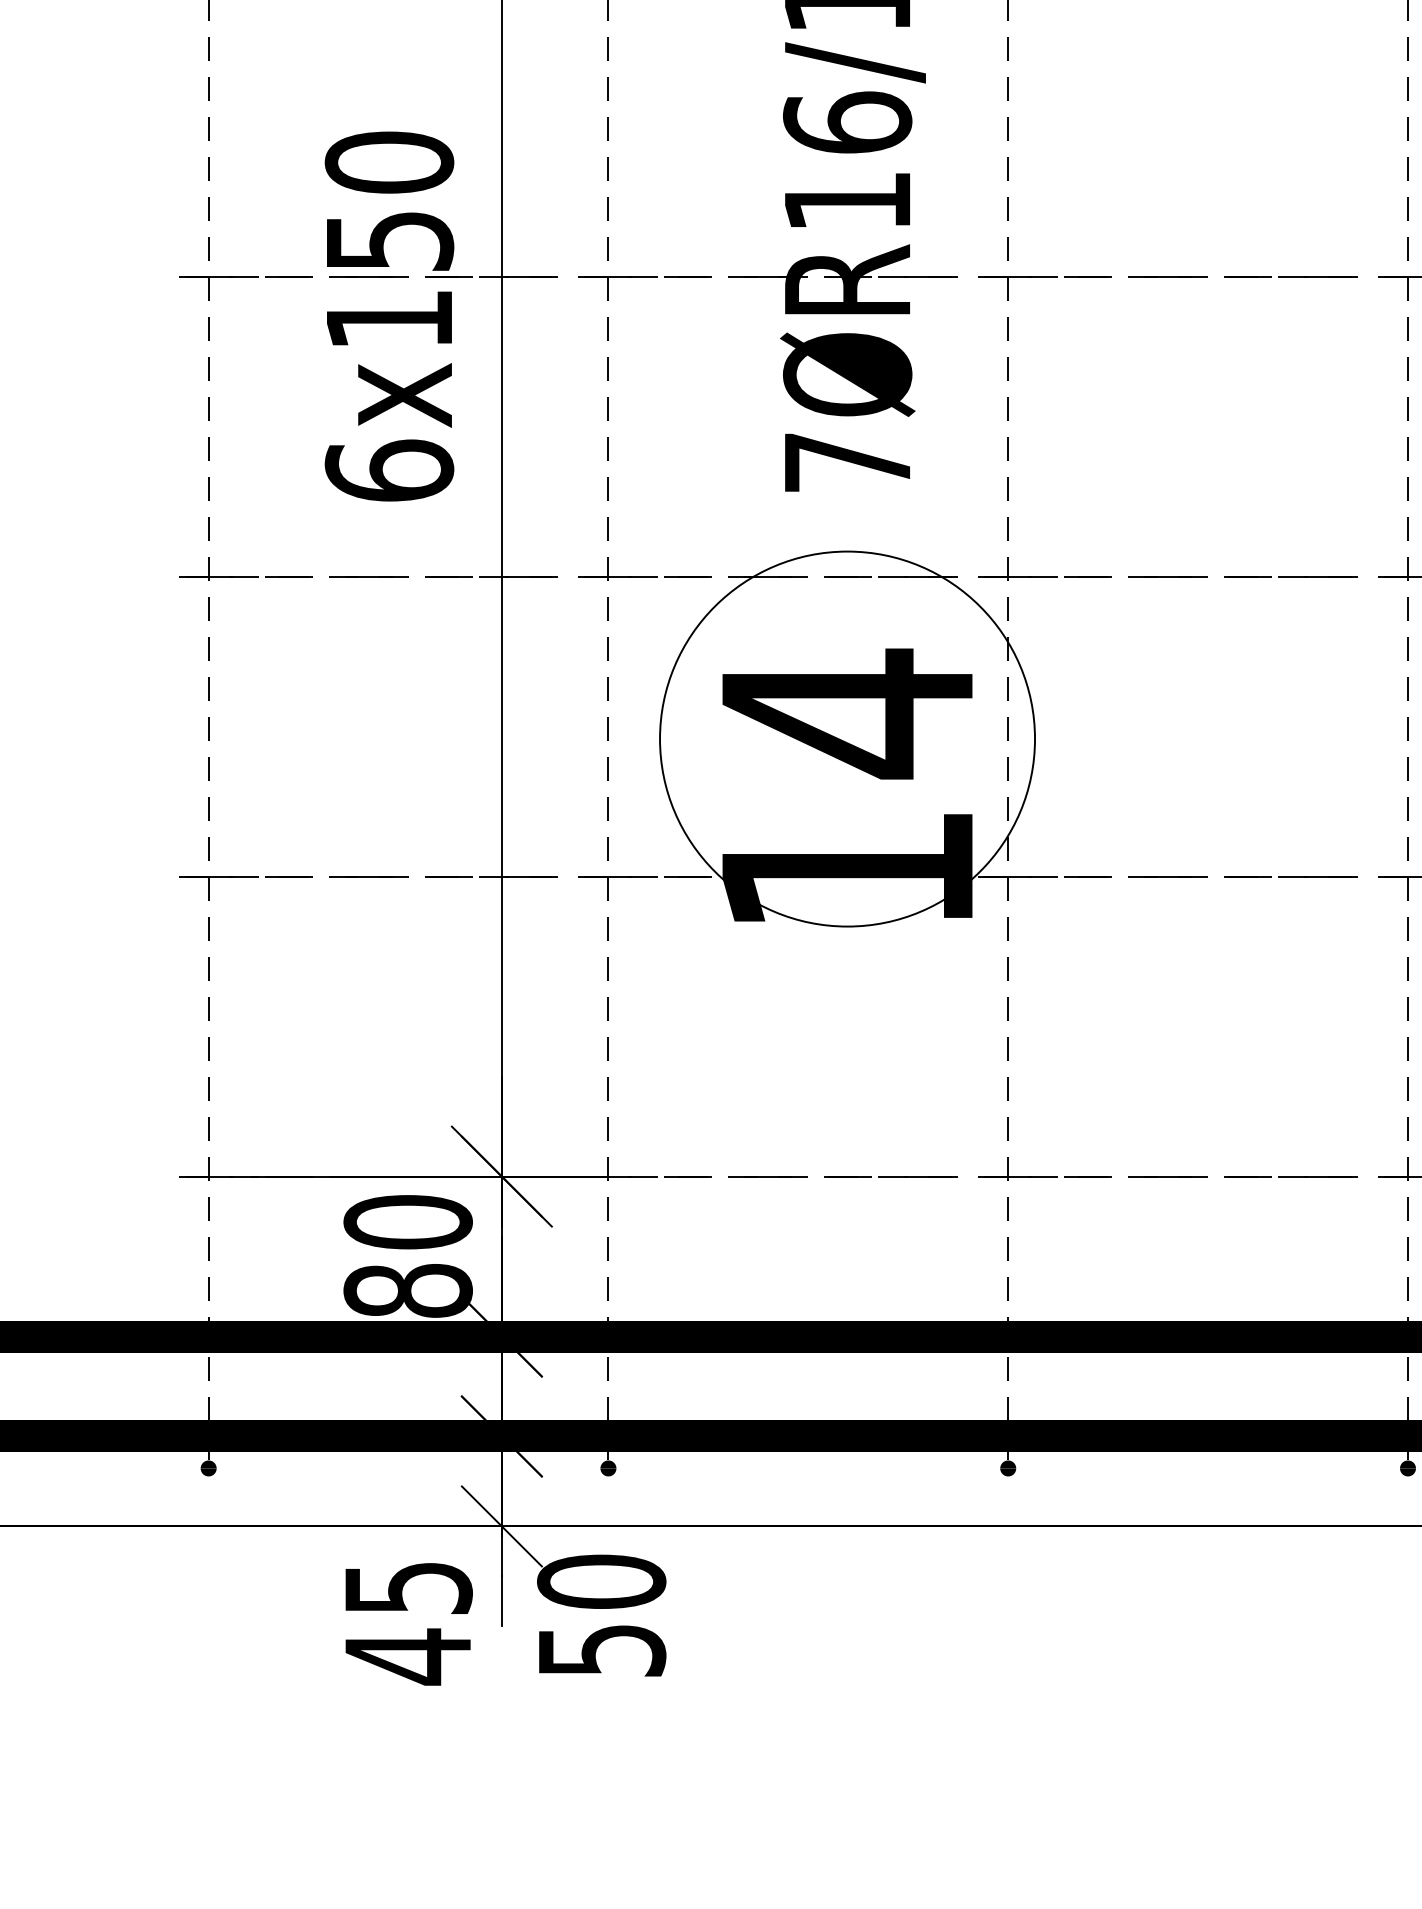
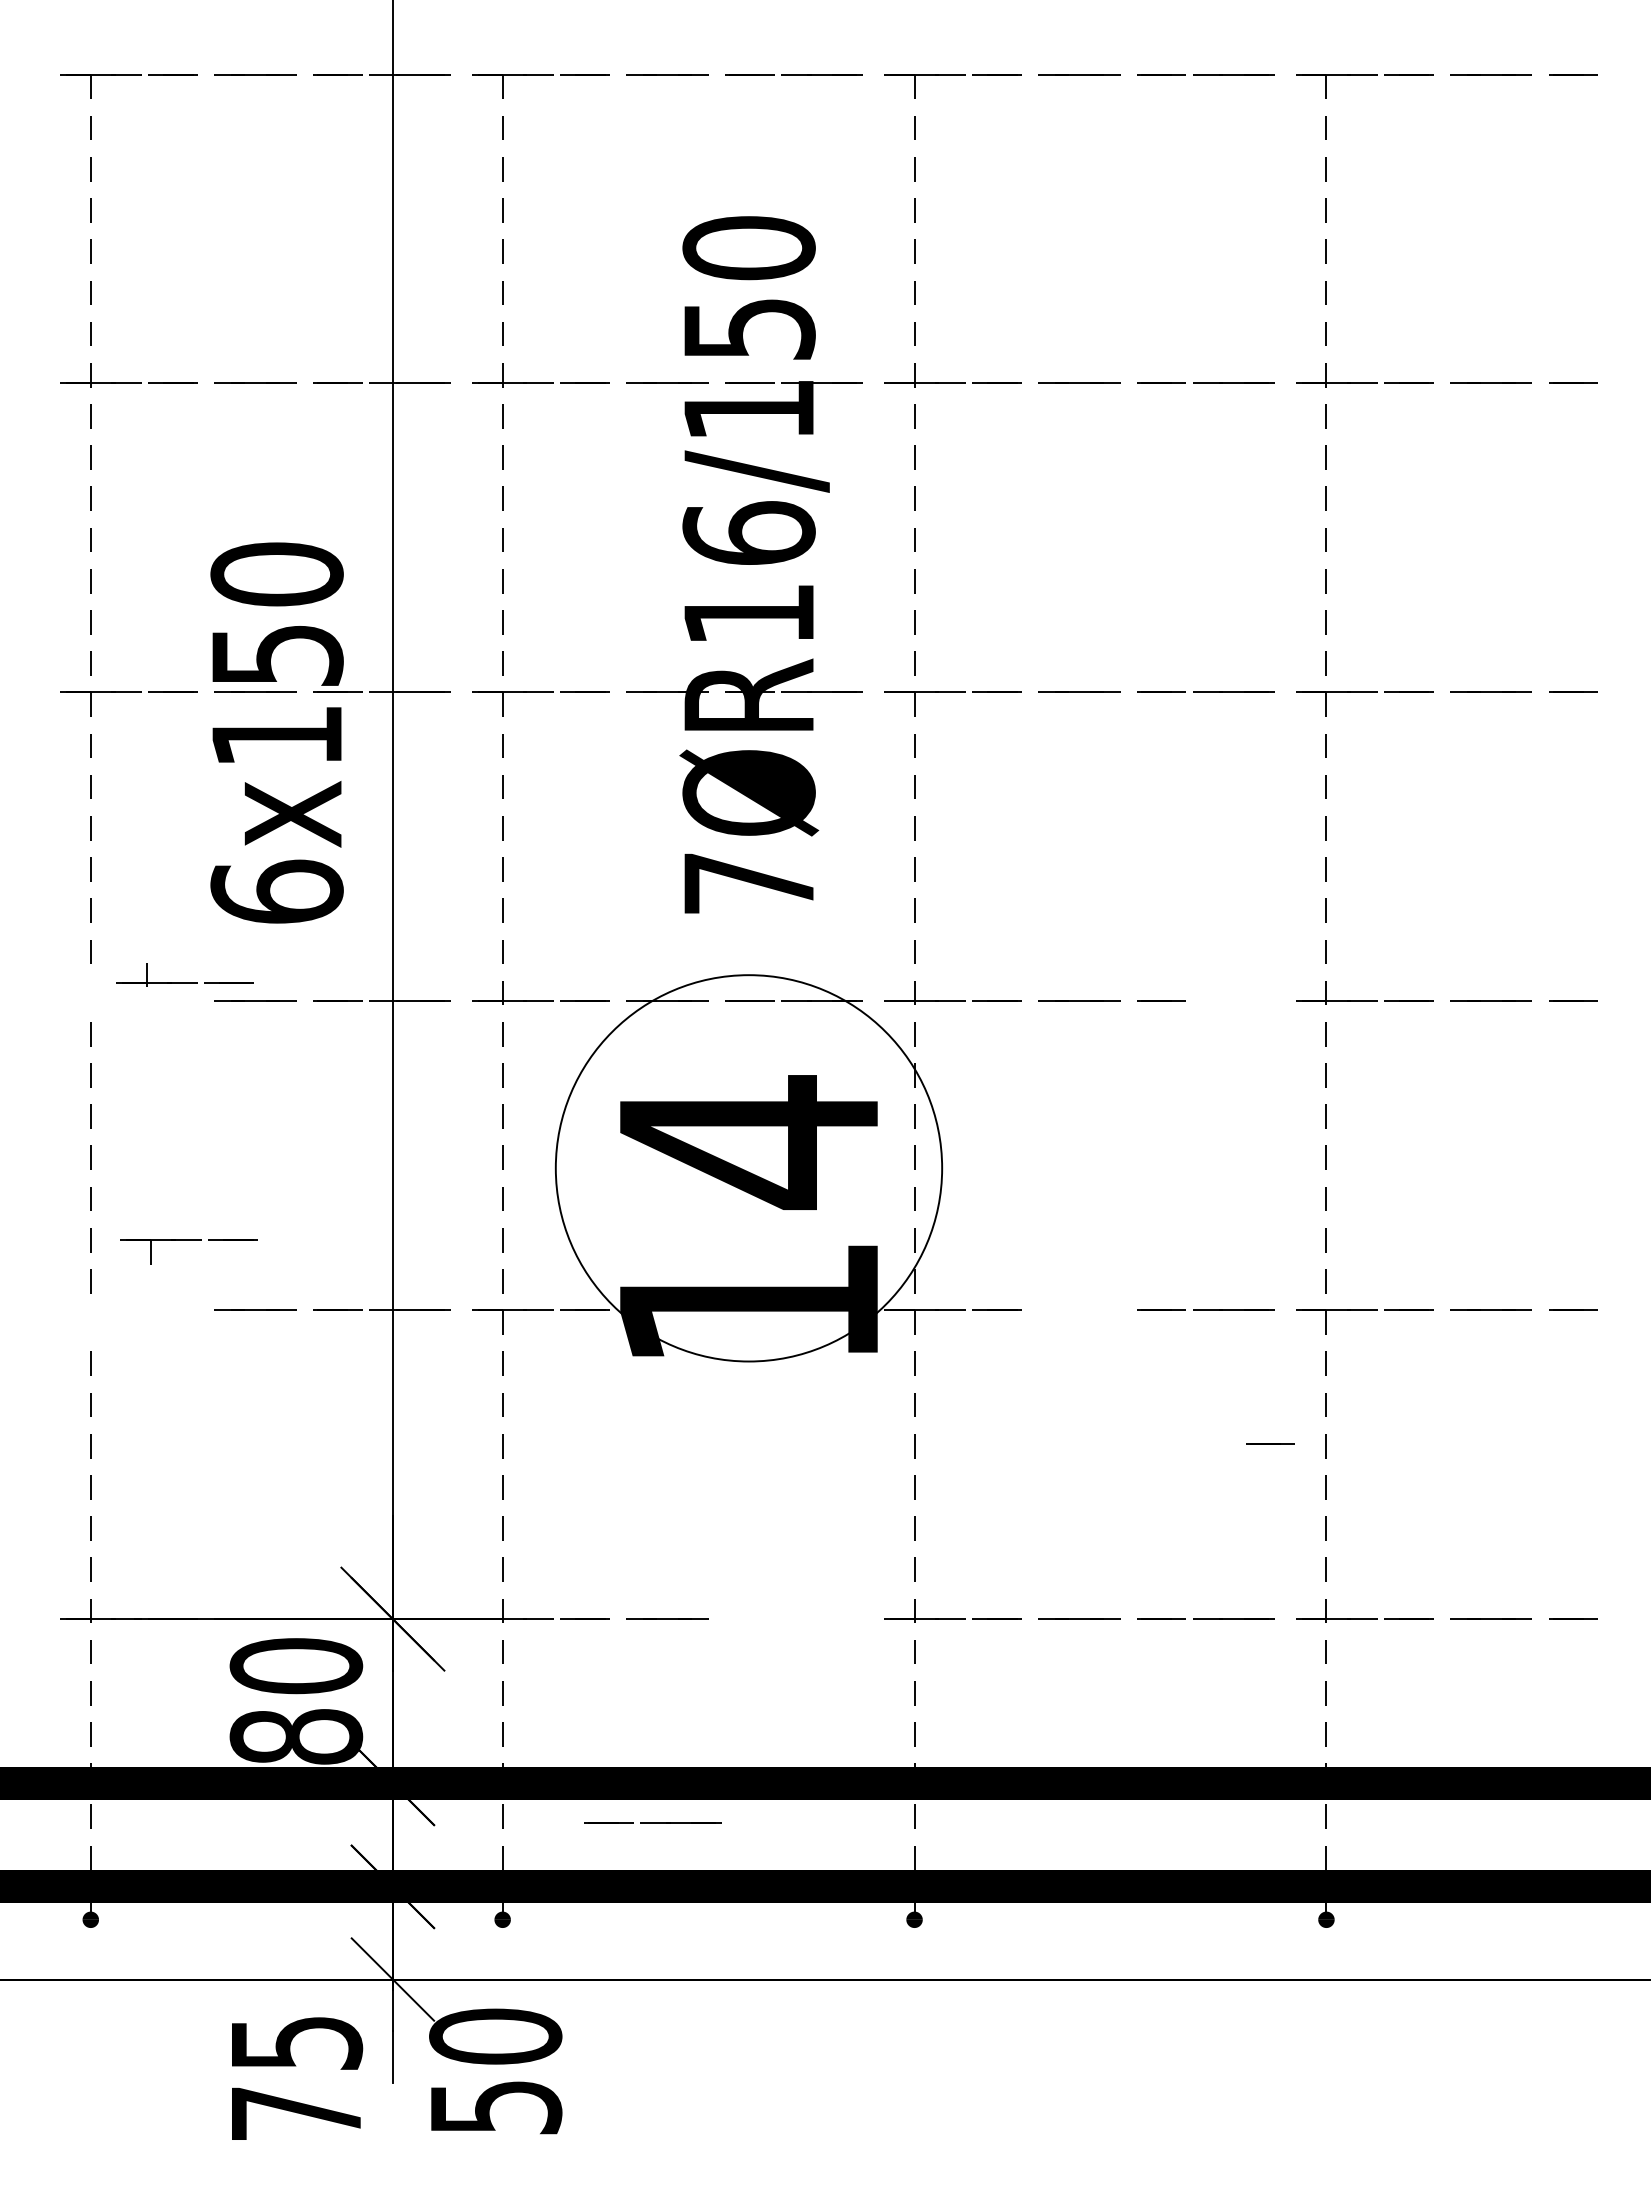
part: (245, 576) -> (184, 982), moved
line: (1317, 576) -> (1233, 1000), removed
line: (1168, 876) -> (1079, 1309), removed
part: (245, 877) -> (188, 1240), moved
line: (1353, 1006) -> (1270, 1443), added
line: (890, 1176) -> (652, 1822), moved
text: (408, 1656) -> (296, 2113), 45 -> 75

